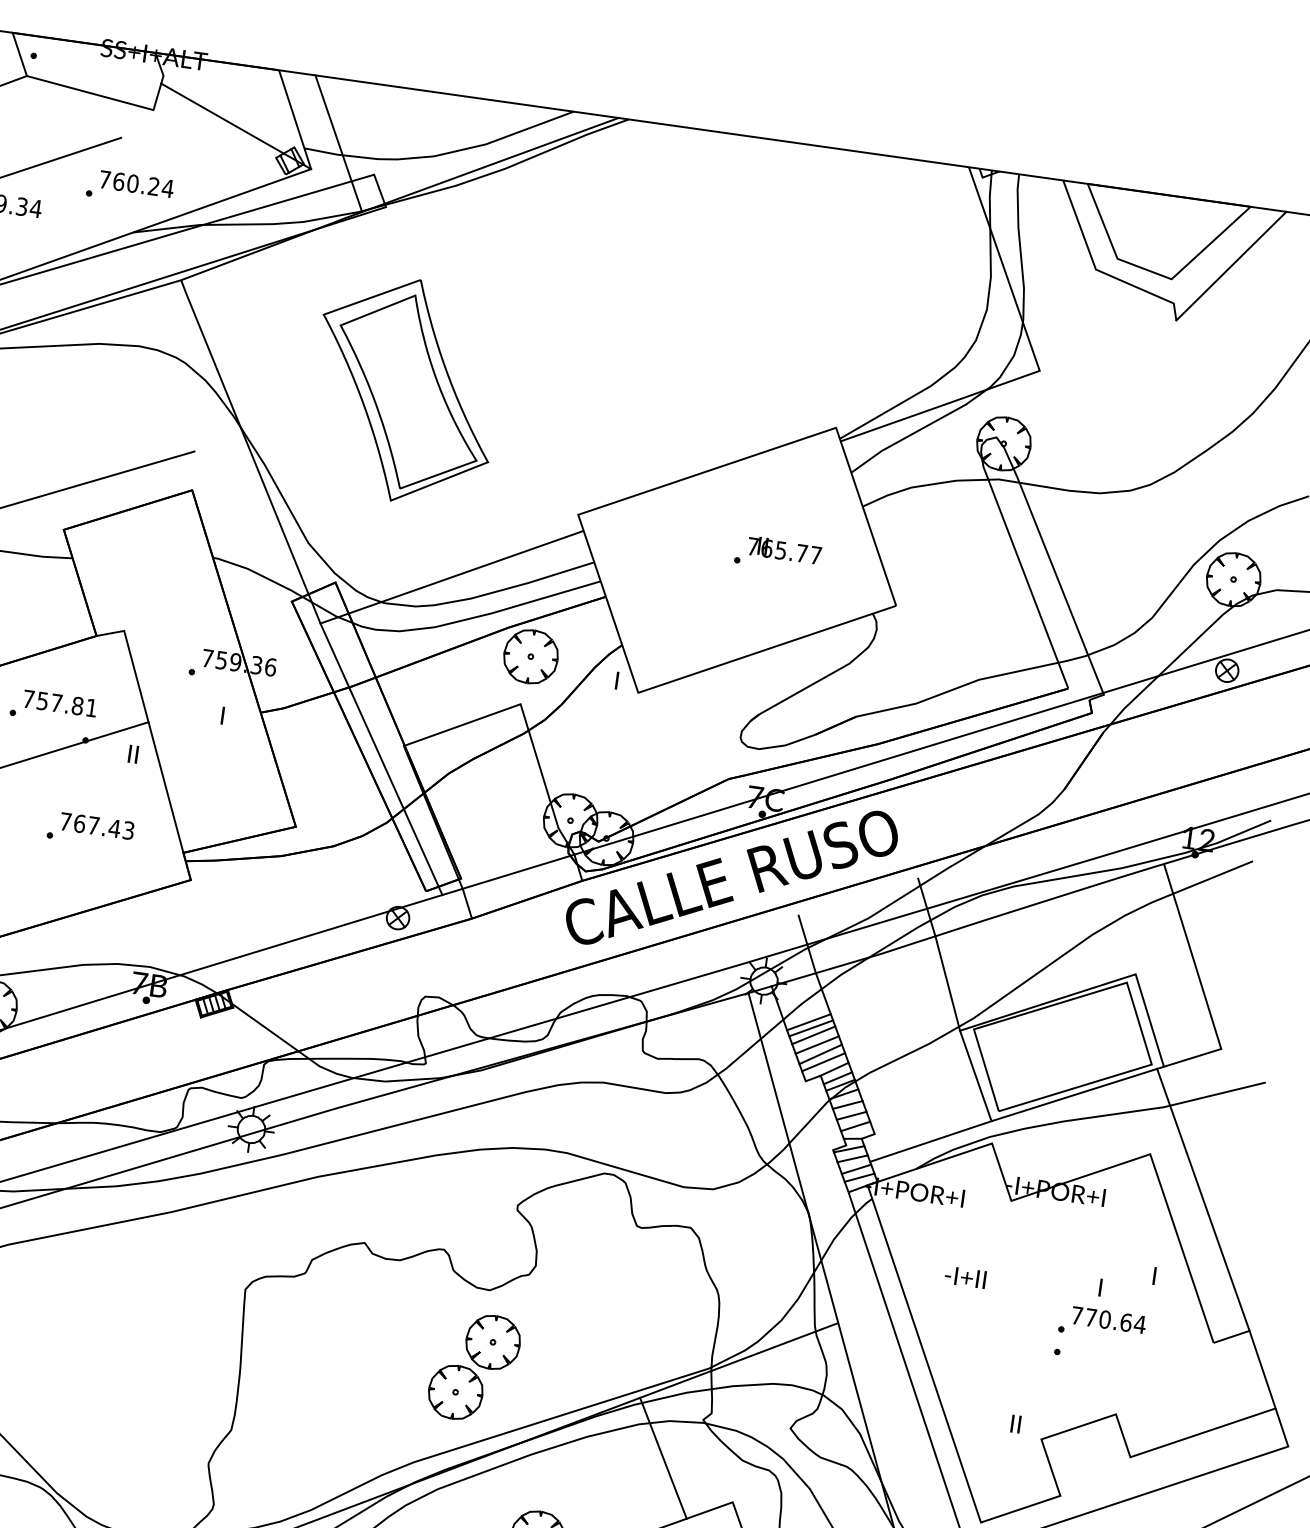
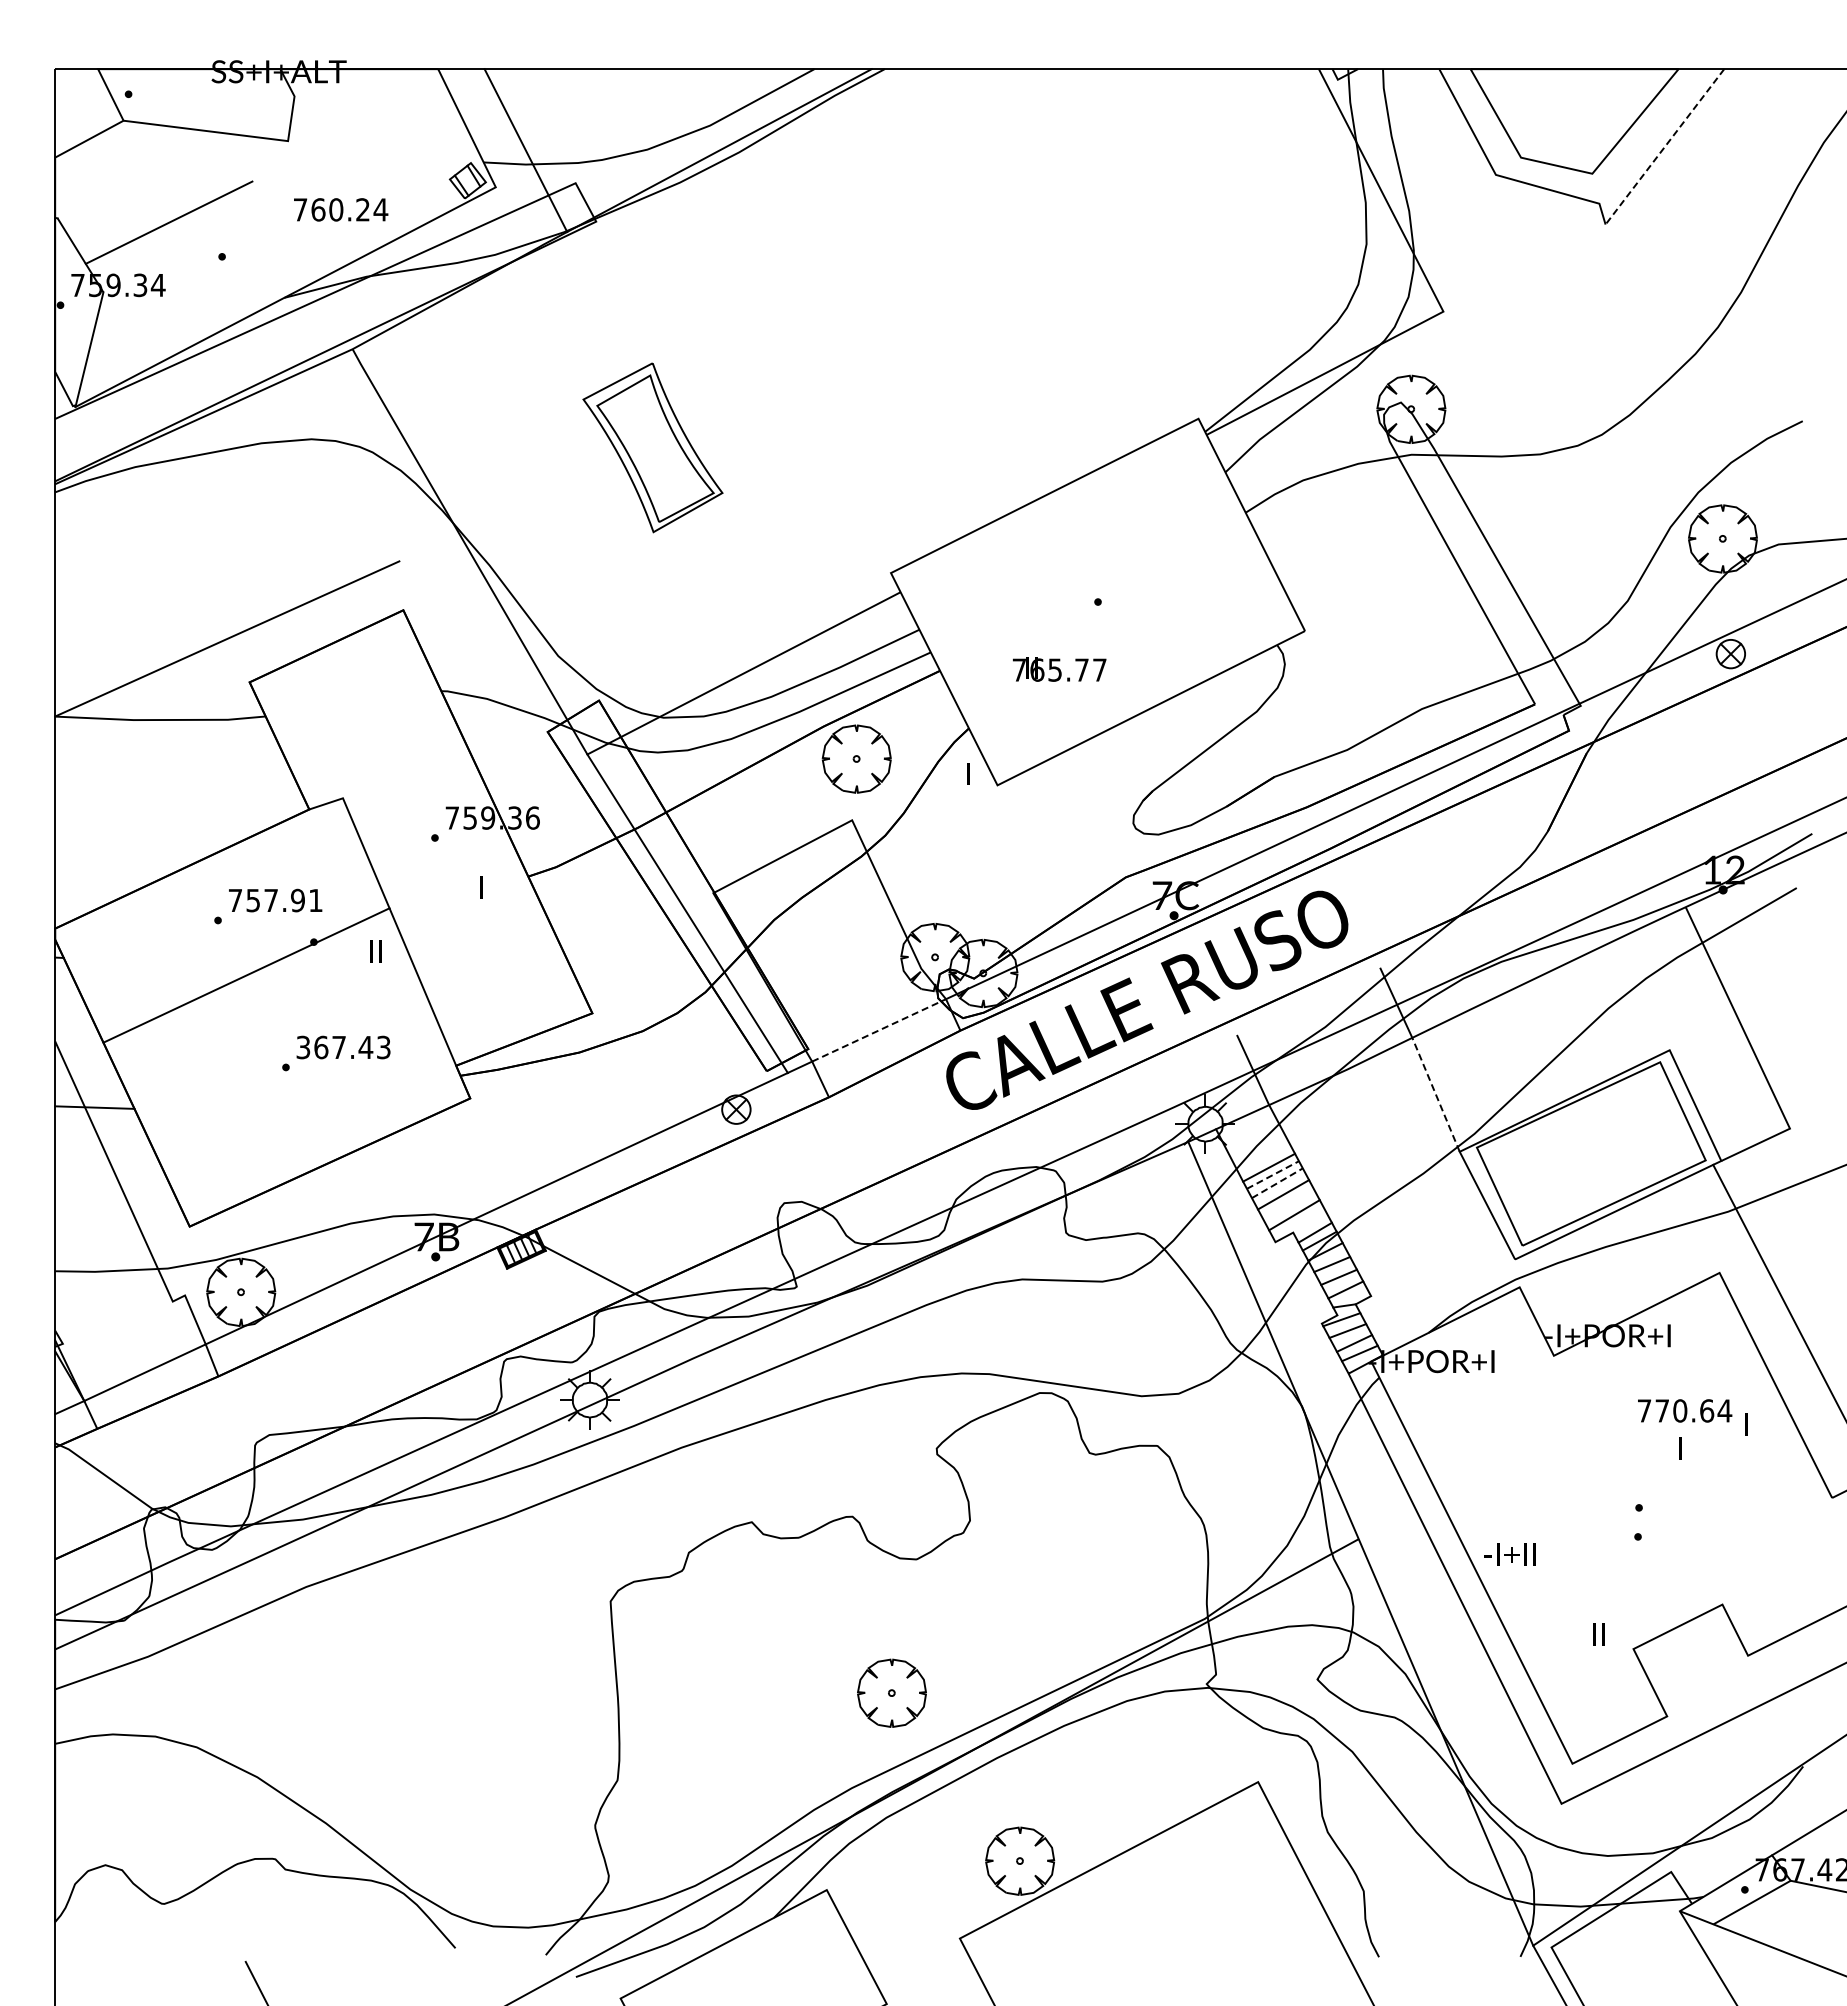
line: (236, 126) -> (394, 146), removed
text: (137, 183) -> (341, 209), moved
line: (1231, 265) -> (1664, 146), solid -> dashed
part: (405, 390) -> (652, 447), size x0.6
text: (784, 550) -> (1059, 669), moved
text: (77, 705) -> (297, 900), 757.81 -> 757.91
text: (65, 821) -> (303, 1047), 767.43 -> 367.43
line: (518, 871) -> (879, 1030), solid -> dashed
line: (948, 983) -> (1436, 1094), solid -> dashed
line: (811, 1028) -> (1273, 1174), solid -> dashed
line: (813, 1035) -> (1277, 1183), solid -> dashed
line: (820, 1054) -> (1289, 1205), removed
line: (833, 1069) -> (1308, 1222), removed
line: (930, 1141) -> (1442, 1295), removed
text: (965, 1277) -> (1509, 1554), moved
text: (1109, 1319) -> (1685, 1410), moved
part: (492, 1341) -> (929, 1623), removed
line: (663, 1457) -> (1163, 1738), removed

